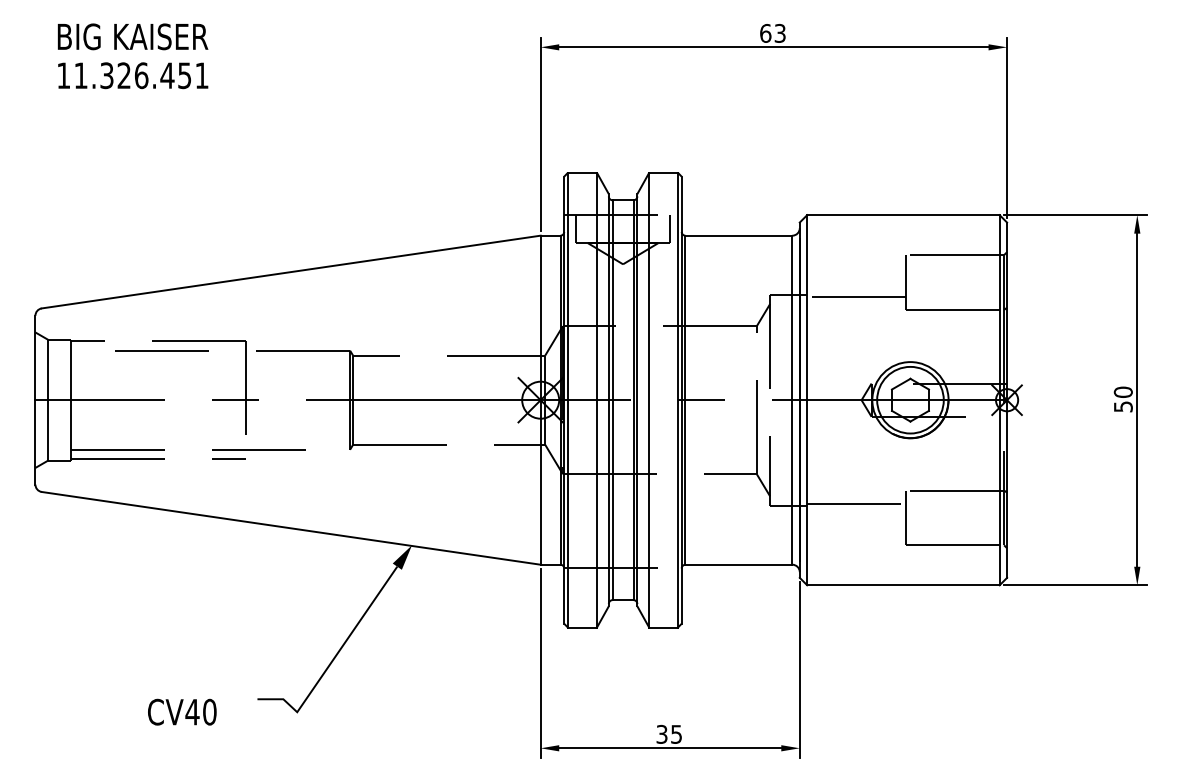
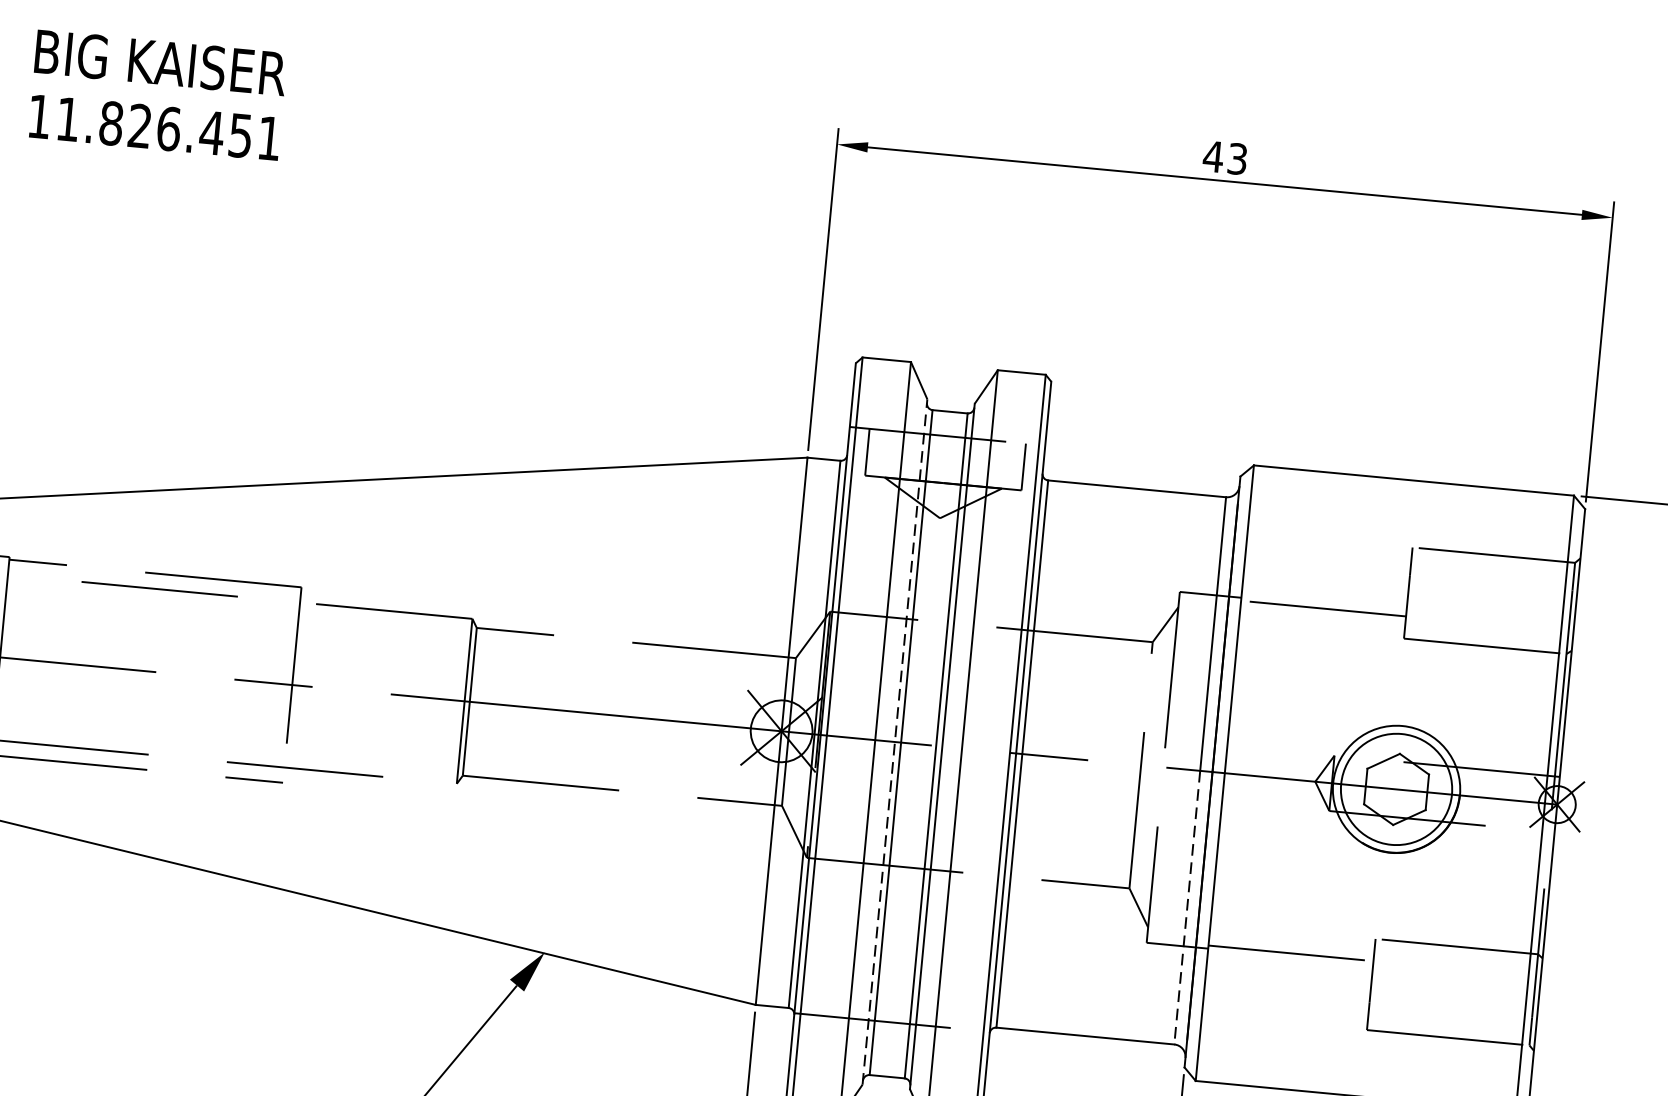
text: (765, 33) -> (1213, 156), 63 -> 43
text: (106, 75) -> (110, 123), 11.326.451 -> 11.826.451
line: (608, 399) -> (894, 740), solid -> dashed
line: (792, 482) -> (1187, 907), solid -> dashed

